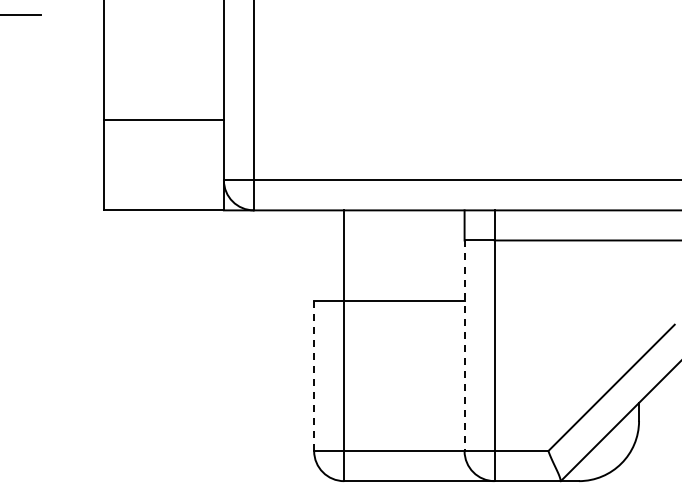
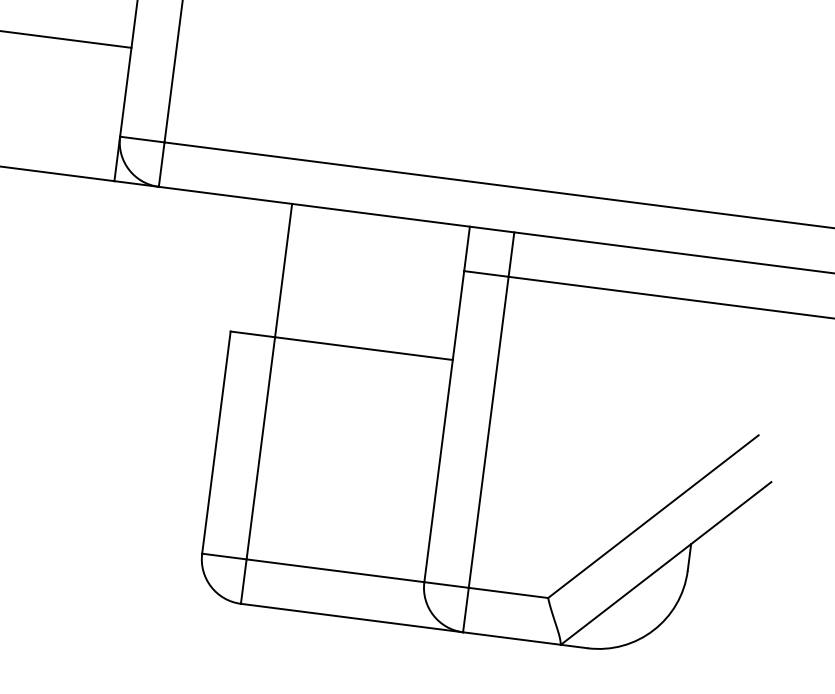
line: (464, 346) -> (444, 427), dashed -> solid
line: (314, 376) -> (216, 443), dashed -> solid

